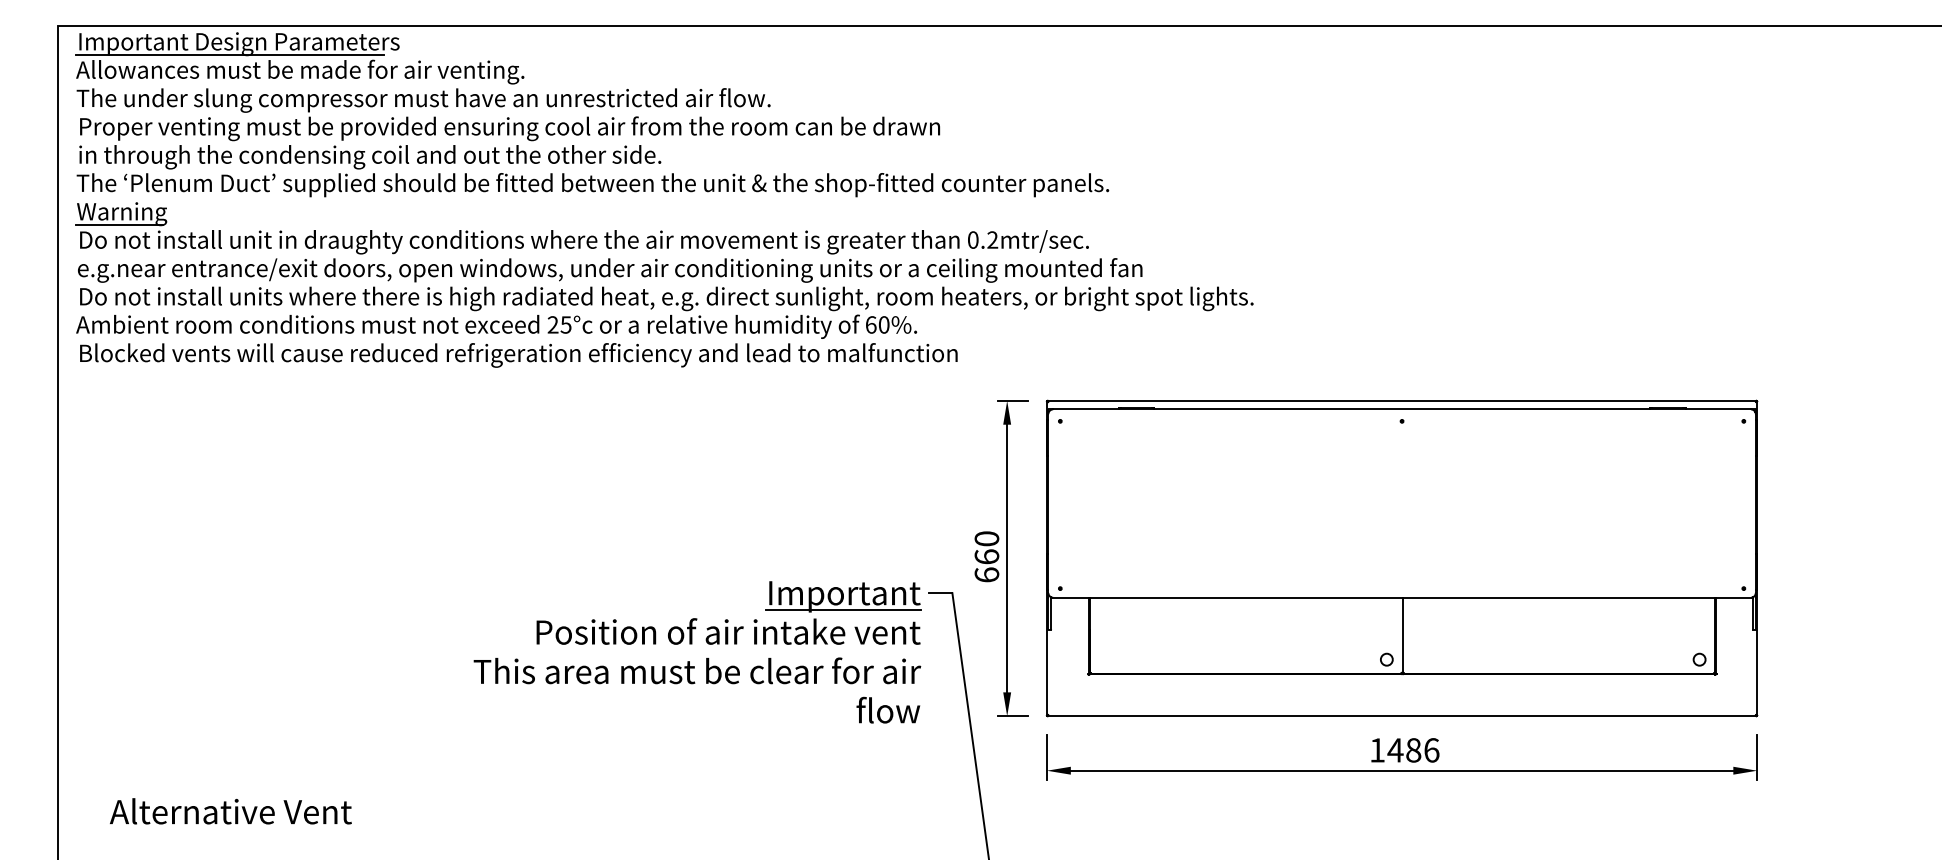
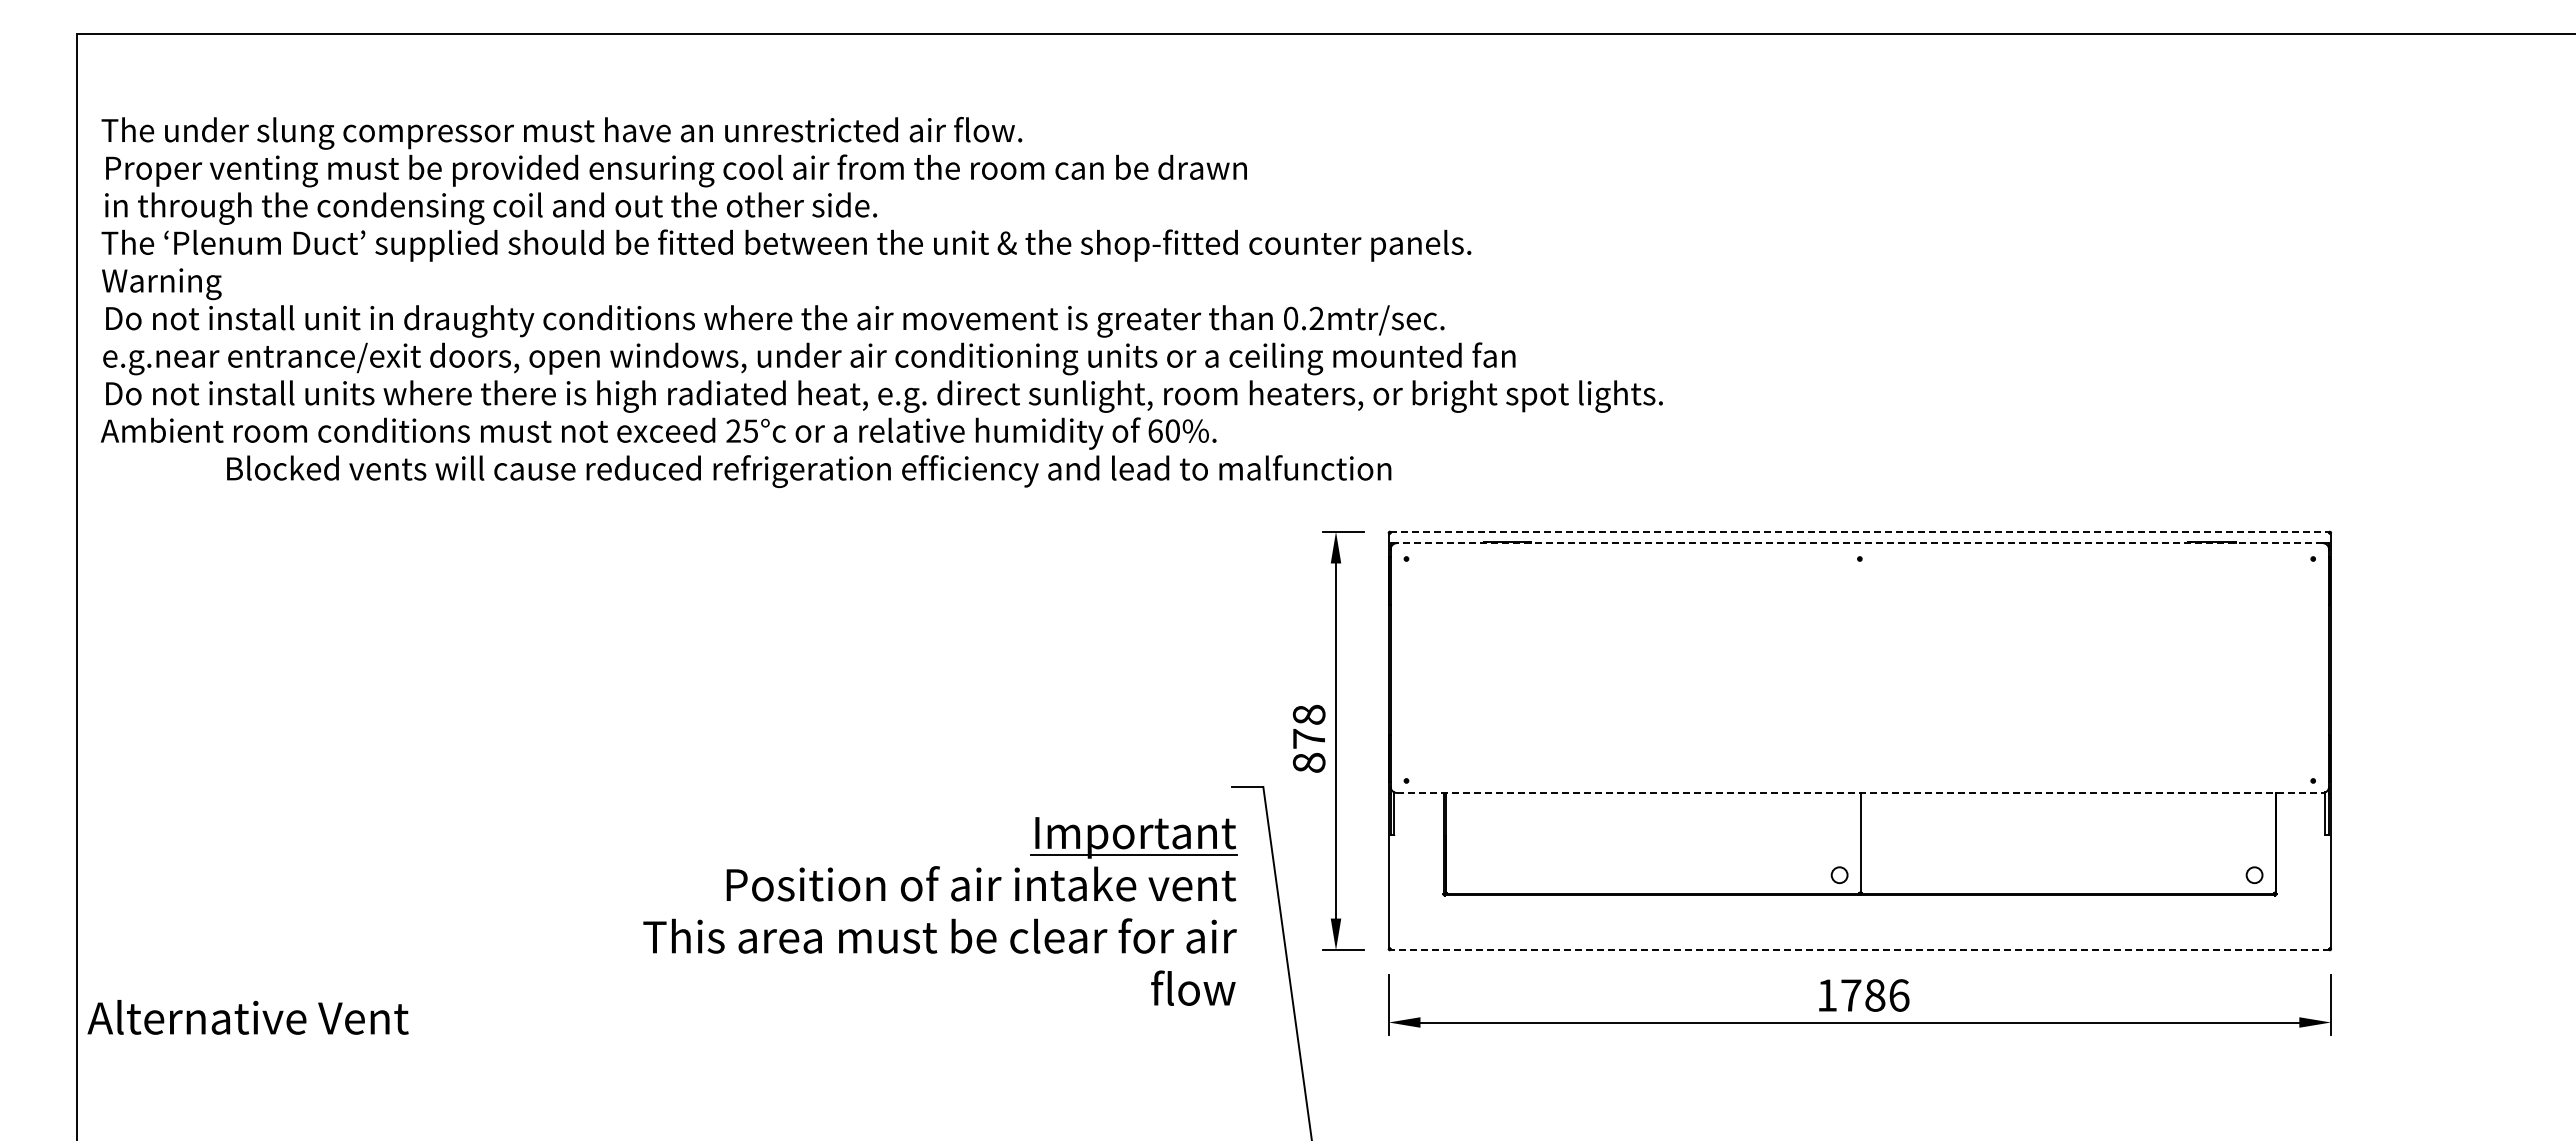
part: (299, 58) -> (397, 77), removed
line: (119, 224) -> (158, 298), removed
text: (519, 355) -> (809, 471), moved
line: (1402, 400) -> (1860, 531), solid -> dashed
line: (1401, 409) -> (1859, 543), solid -> dashed
text: (986, 556) -> (1308, 738), 660 -> 878
line: (1401, 598) -> (1859, 793), solid -> dashed
part: (692, 644) -> (933, 900), moved
line: (1401, 716) -> (1859, 950), solid -> dashed
text: (1395, 750) -> (1850, 995), 1486 -> 1786
text: (230, 811) -> (247, 1017), moved

